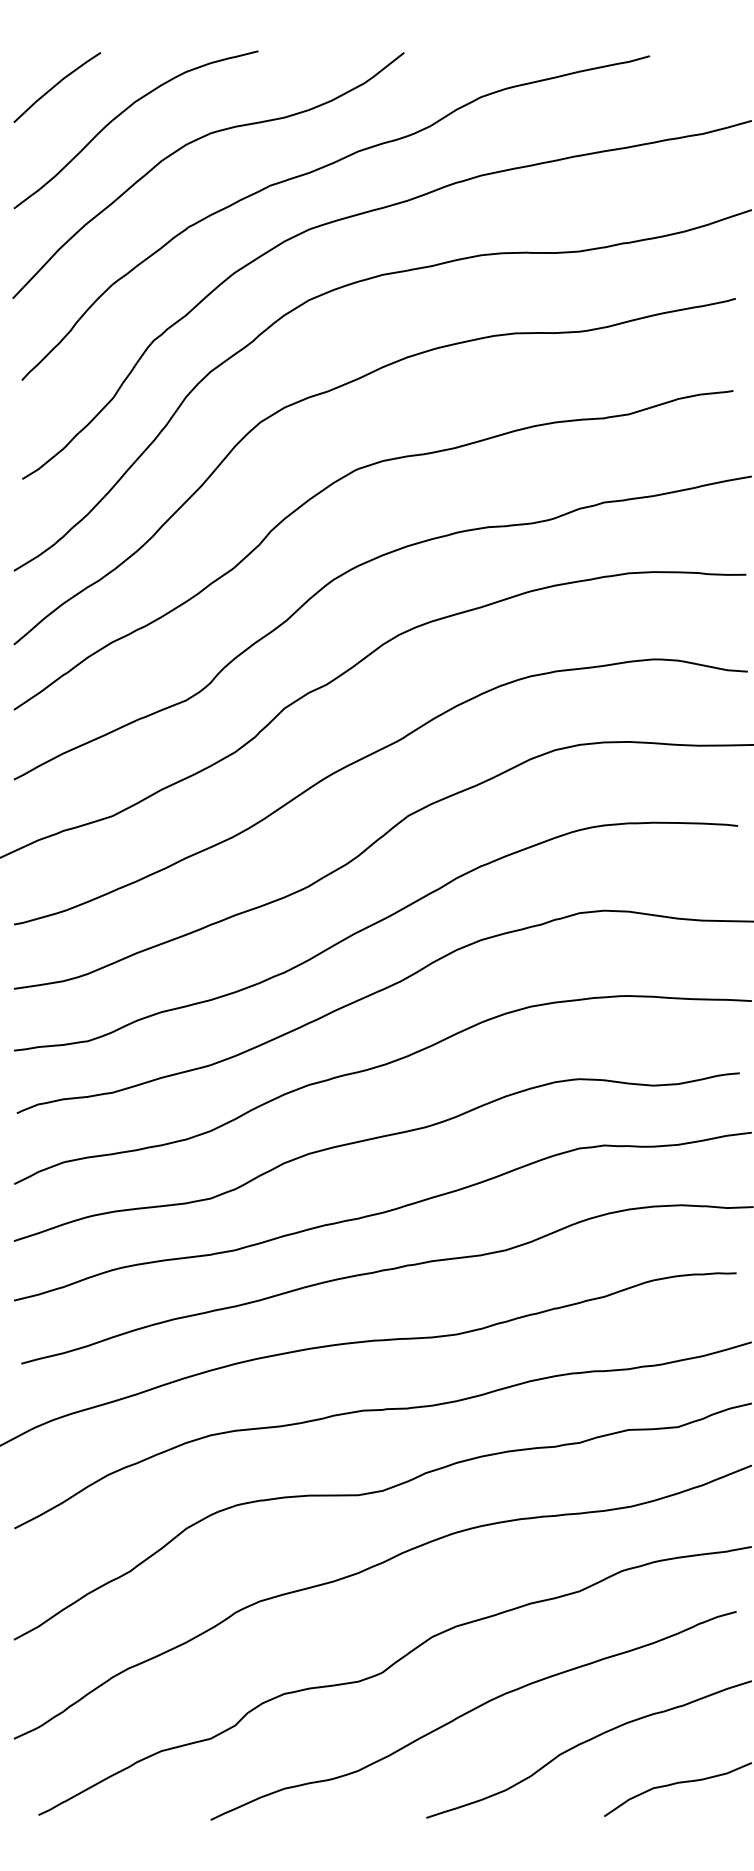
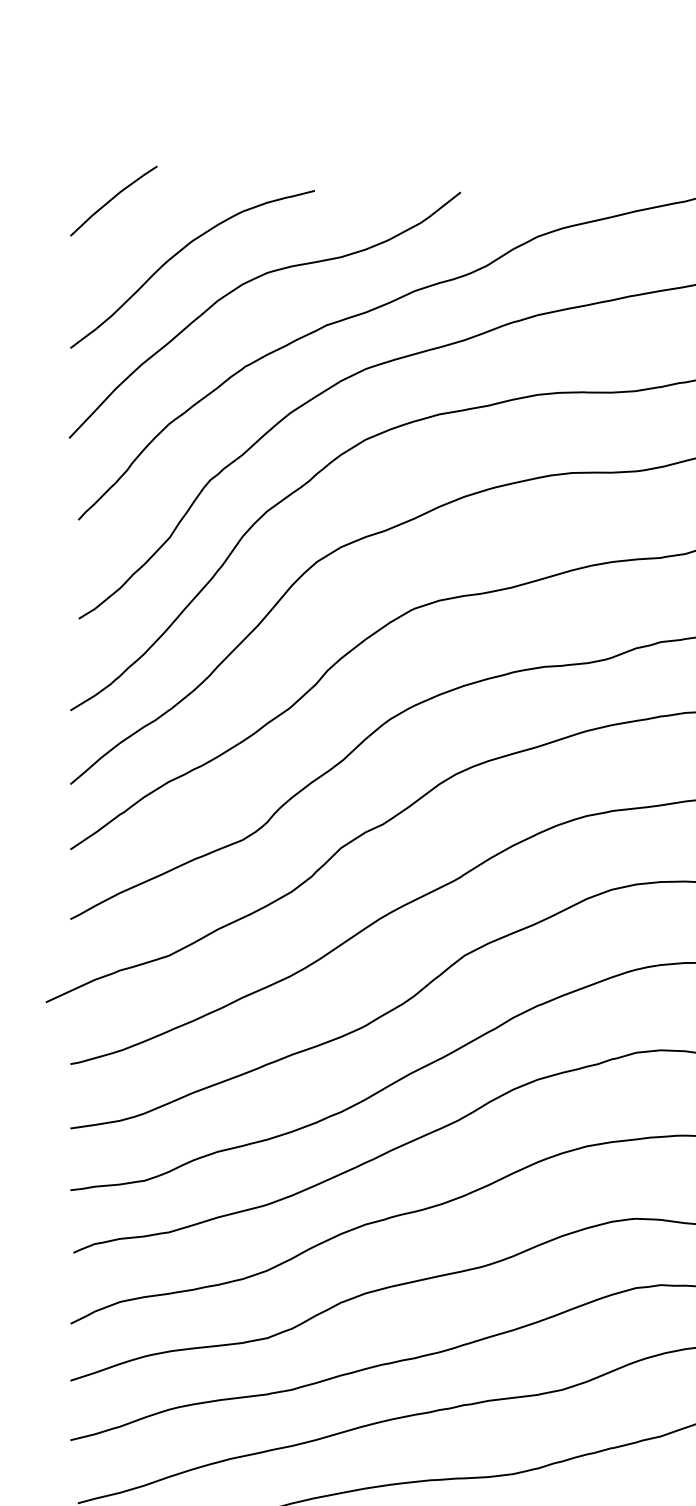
line: (57, 85) -> (113, 199), moved

